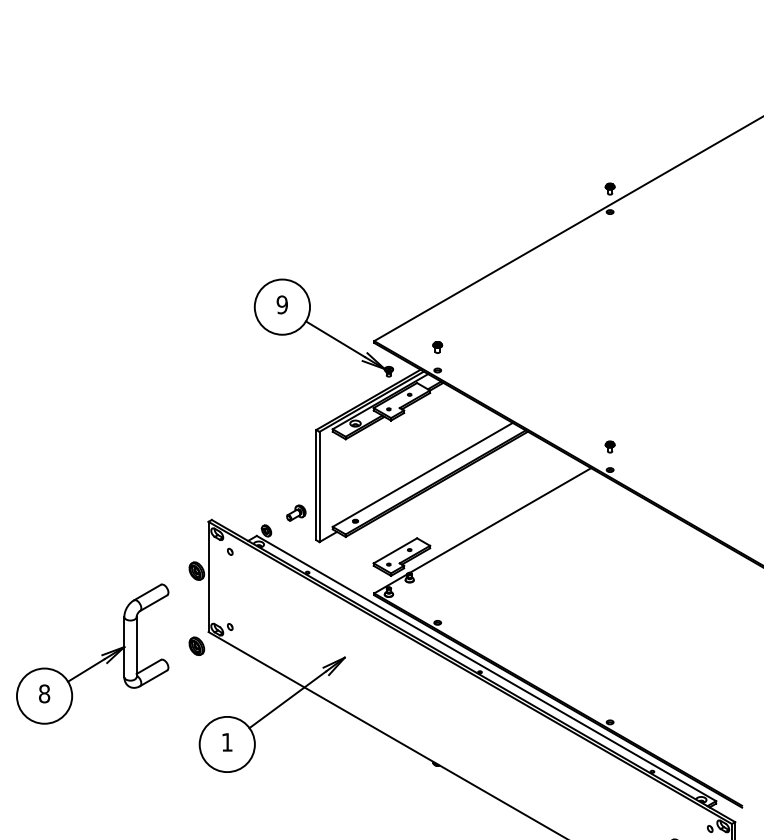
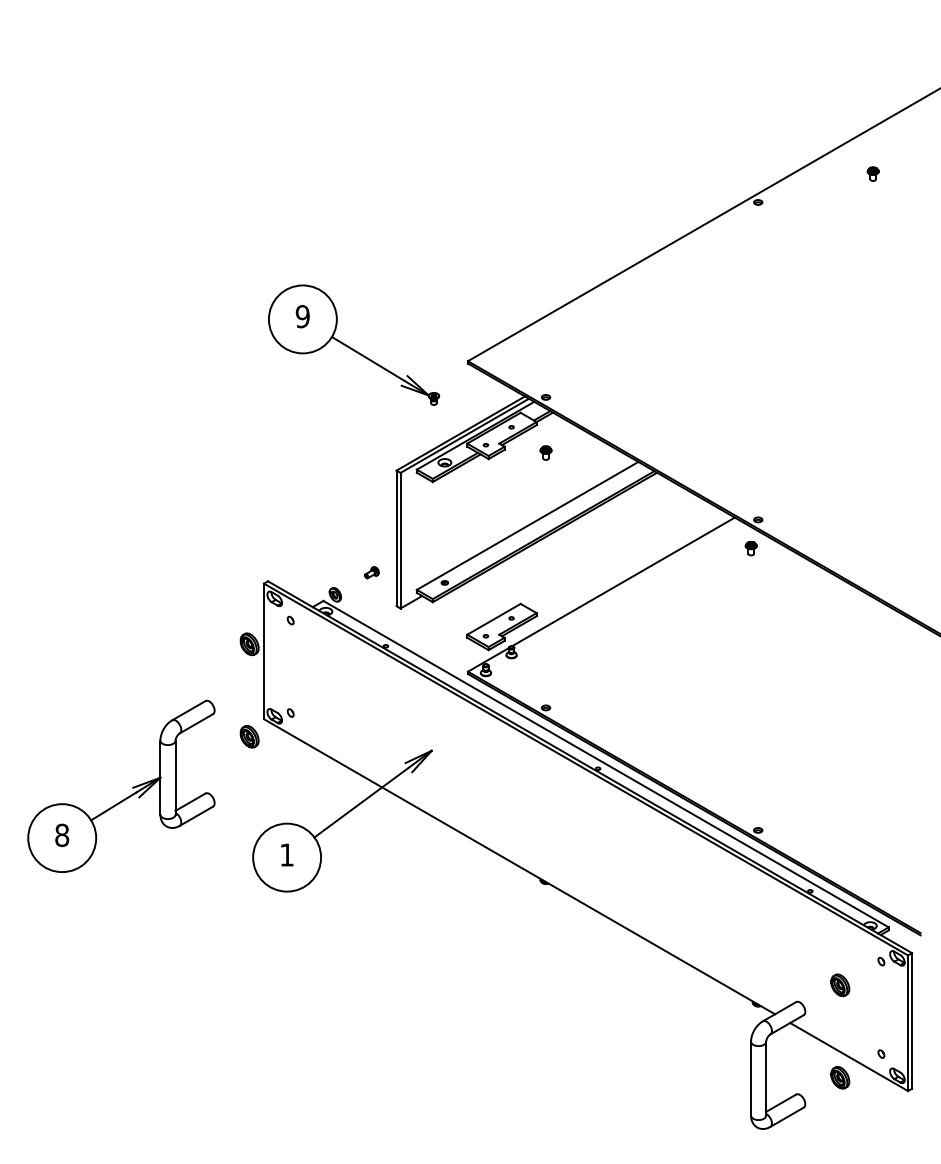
part: (609, 188) -> (872, 173), moved
part: (324, 327) -> (354, 344), moved
part: (437, 347) -> (545, 452), moved
part: (609, 446) -> (750, 548), moved
part: (295, 512) -> (371, 572), size x0.6
part: (101, 655) -> (132, 787), moved

